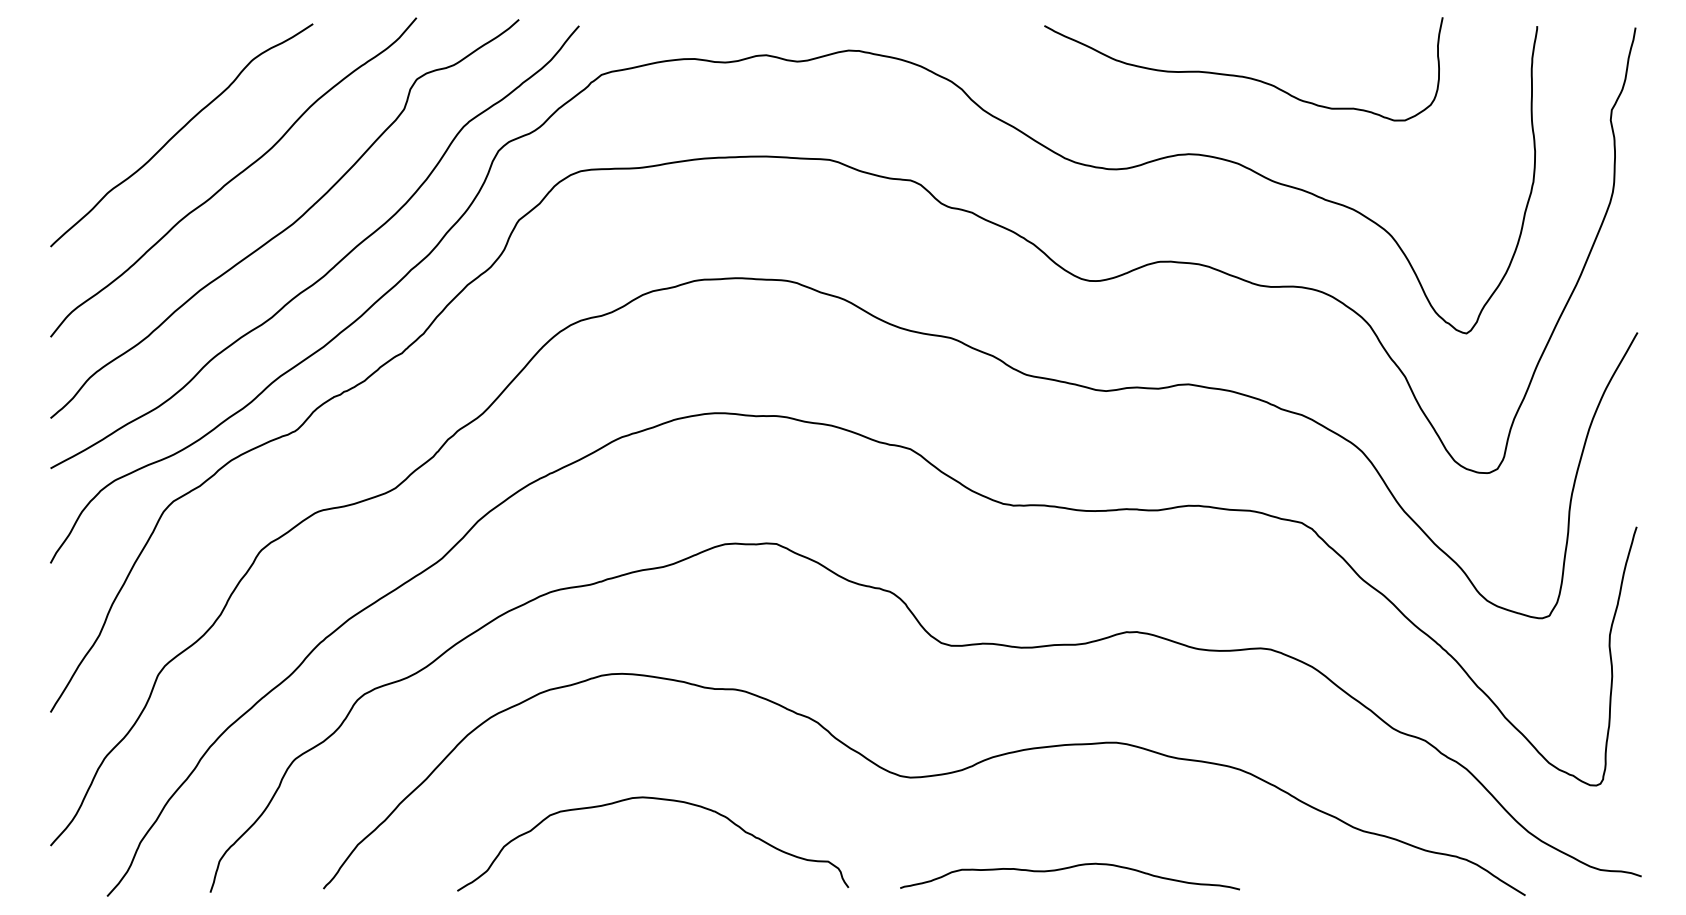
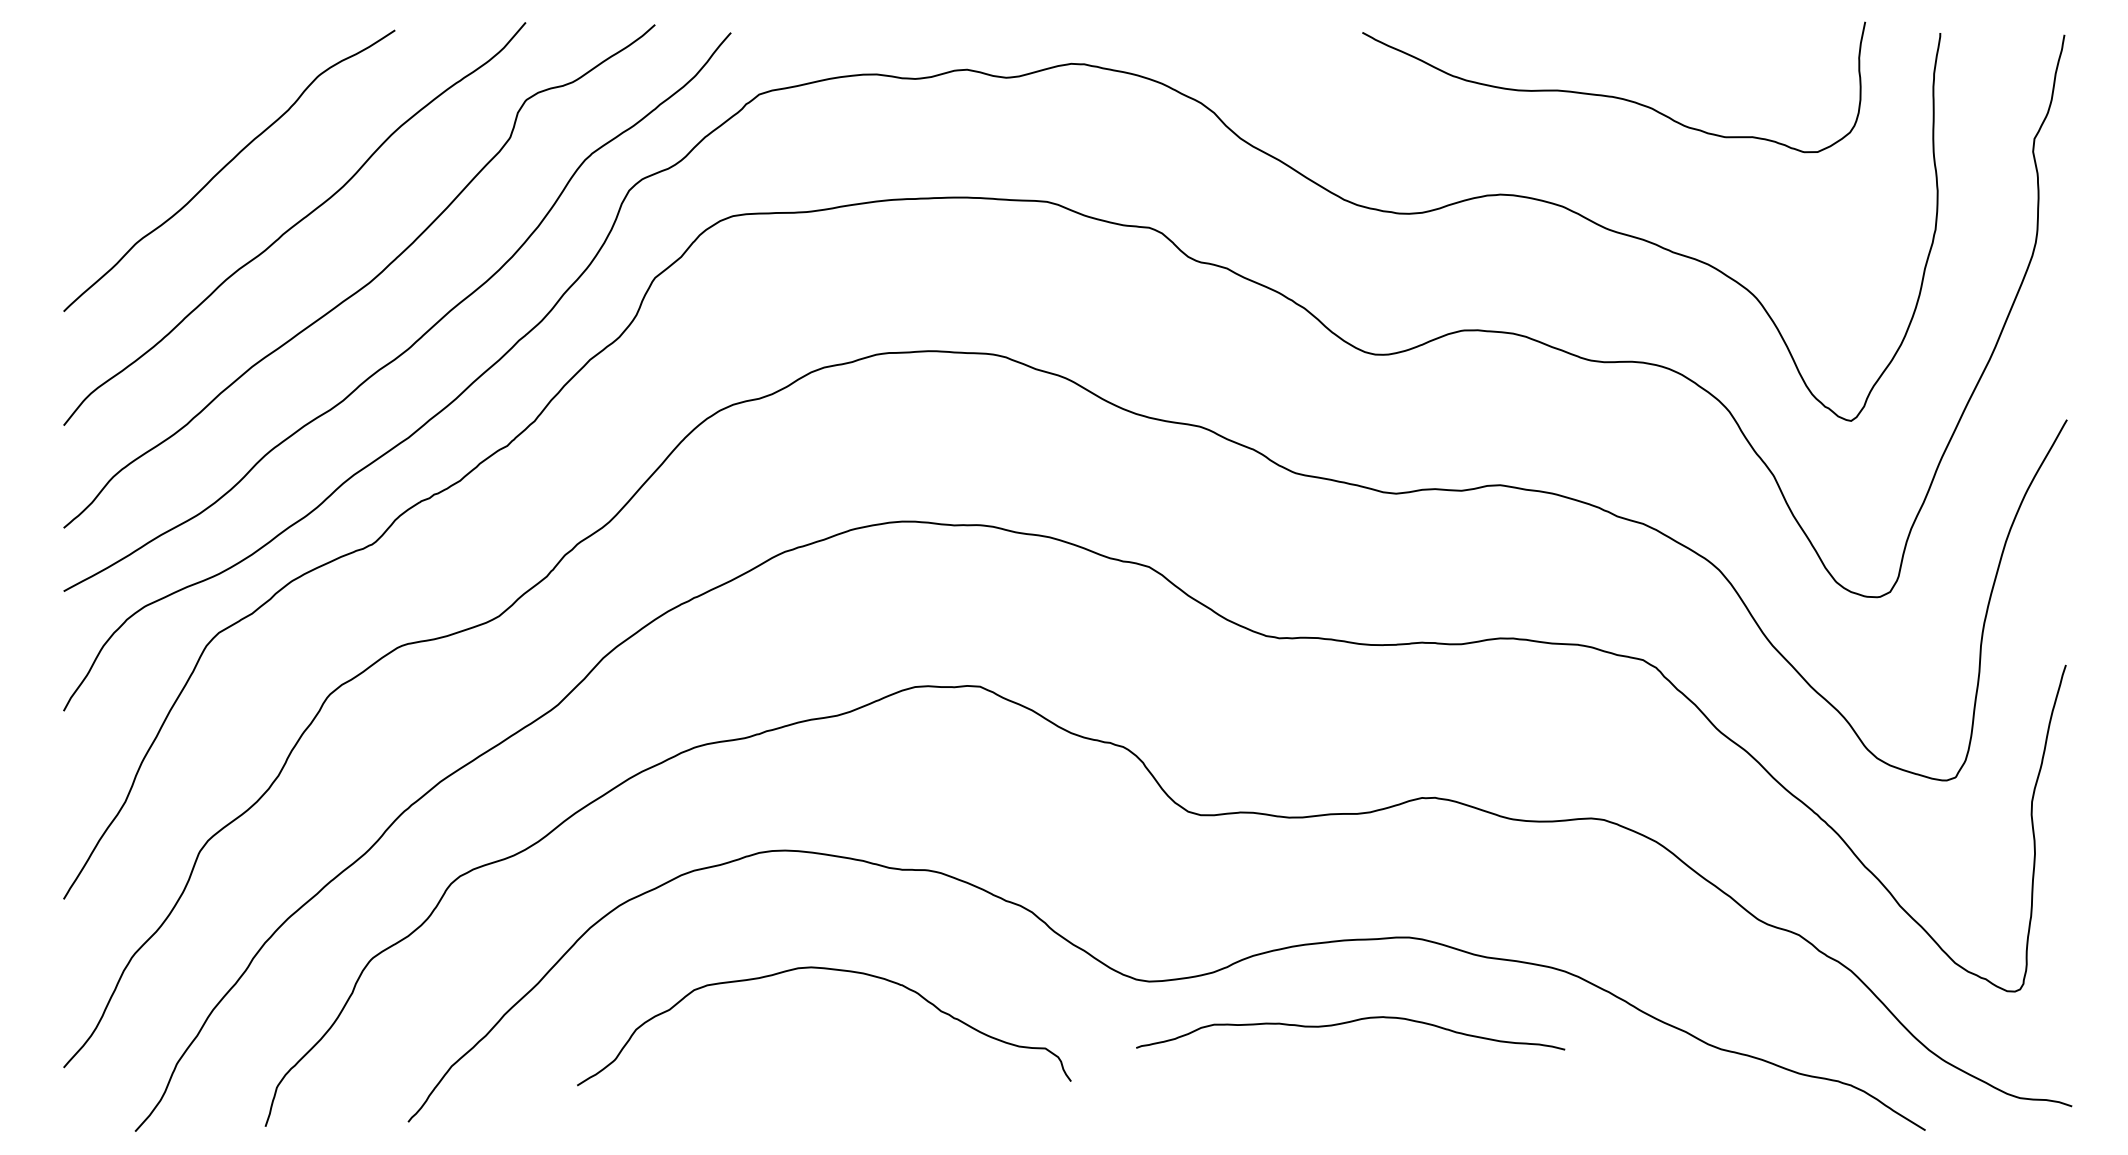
curve: (1242, 75) -> (1612, 95), moved
curve: (662, 800) -> (836, 971), moved
curve: (1066, 869) -> (1346, 1024), moved

